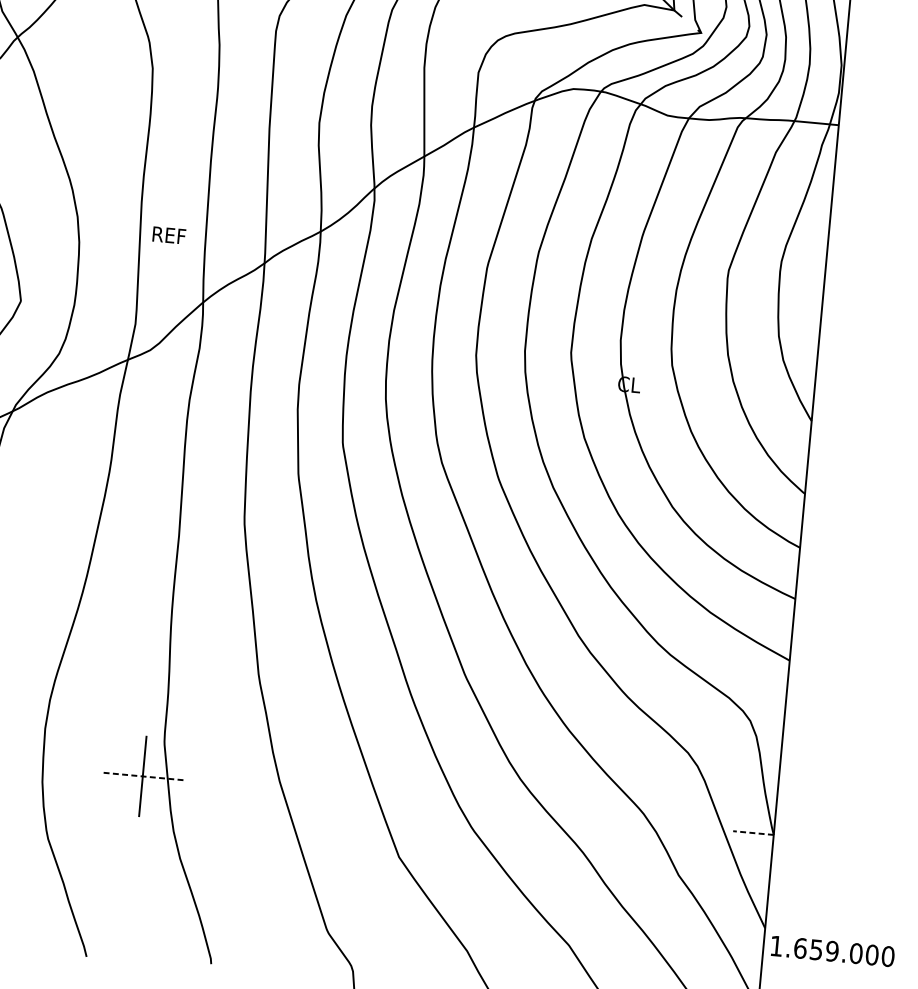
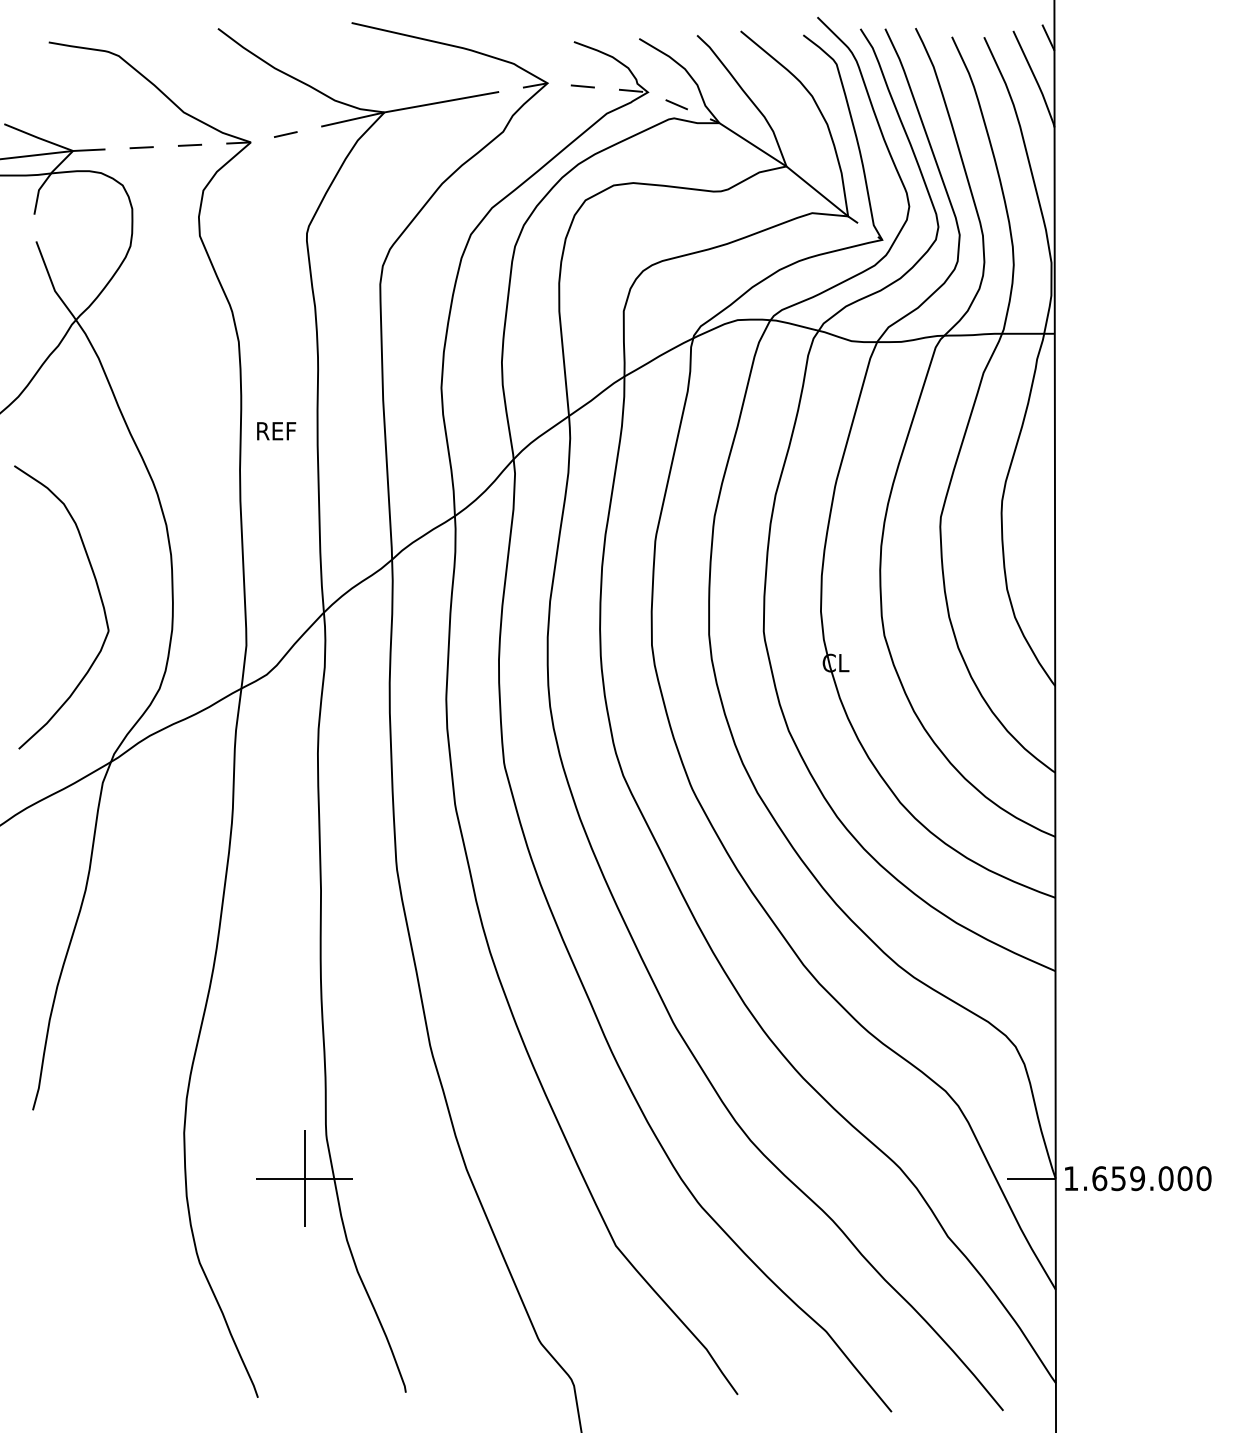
text: (169, 235) -> (276, 431), moved
line: (142, 776) -> (304, 1178), dashed -> solid
line: (753, 832) -> (1031, 1178), dashed -> solid
text: (833, 951) -> (1138, 1178), moved

